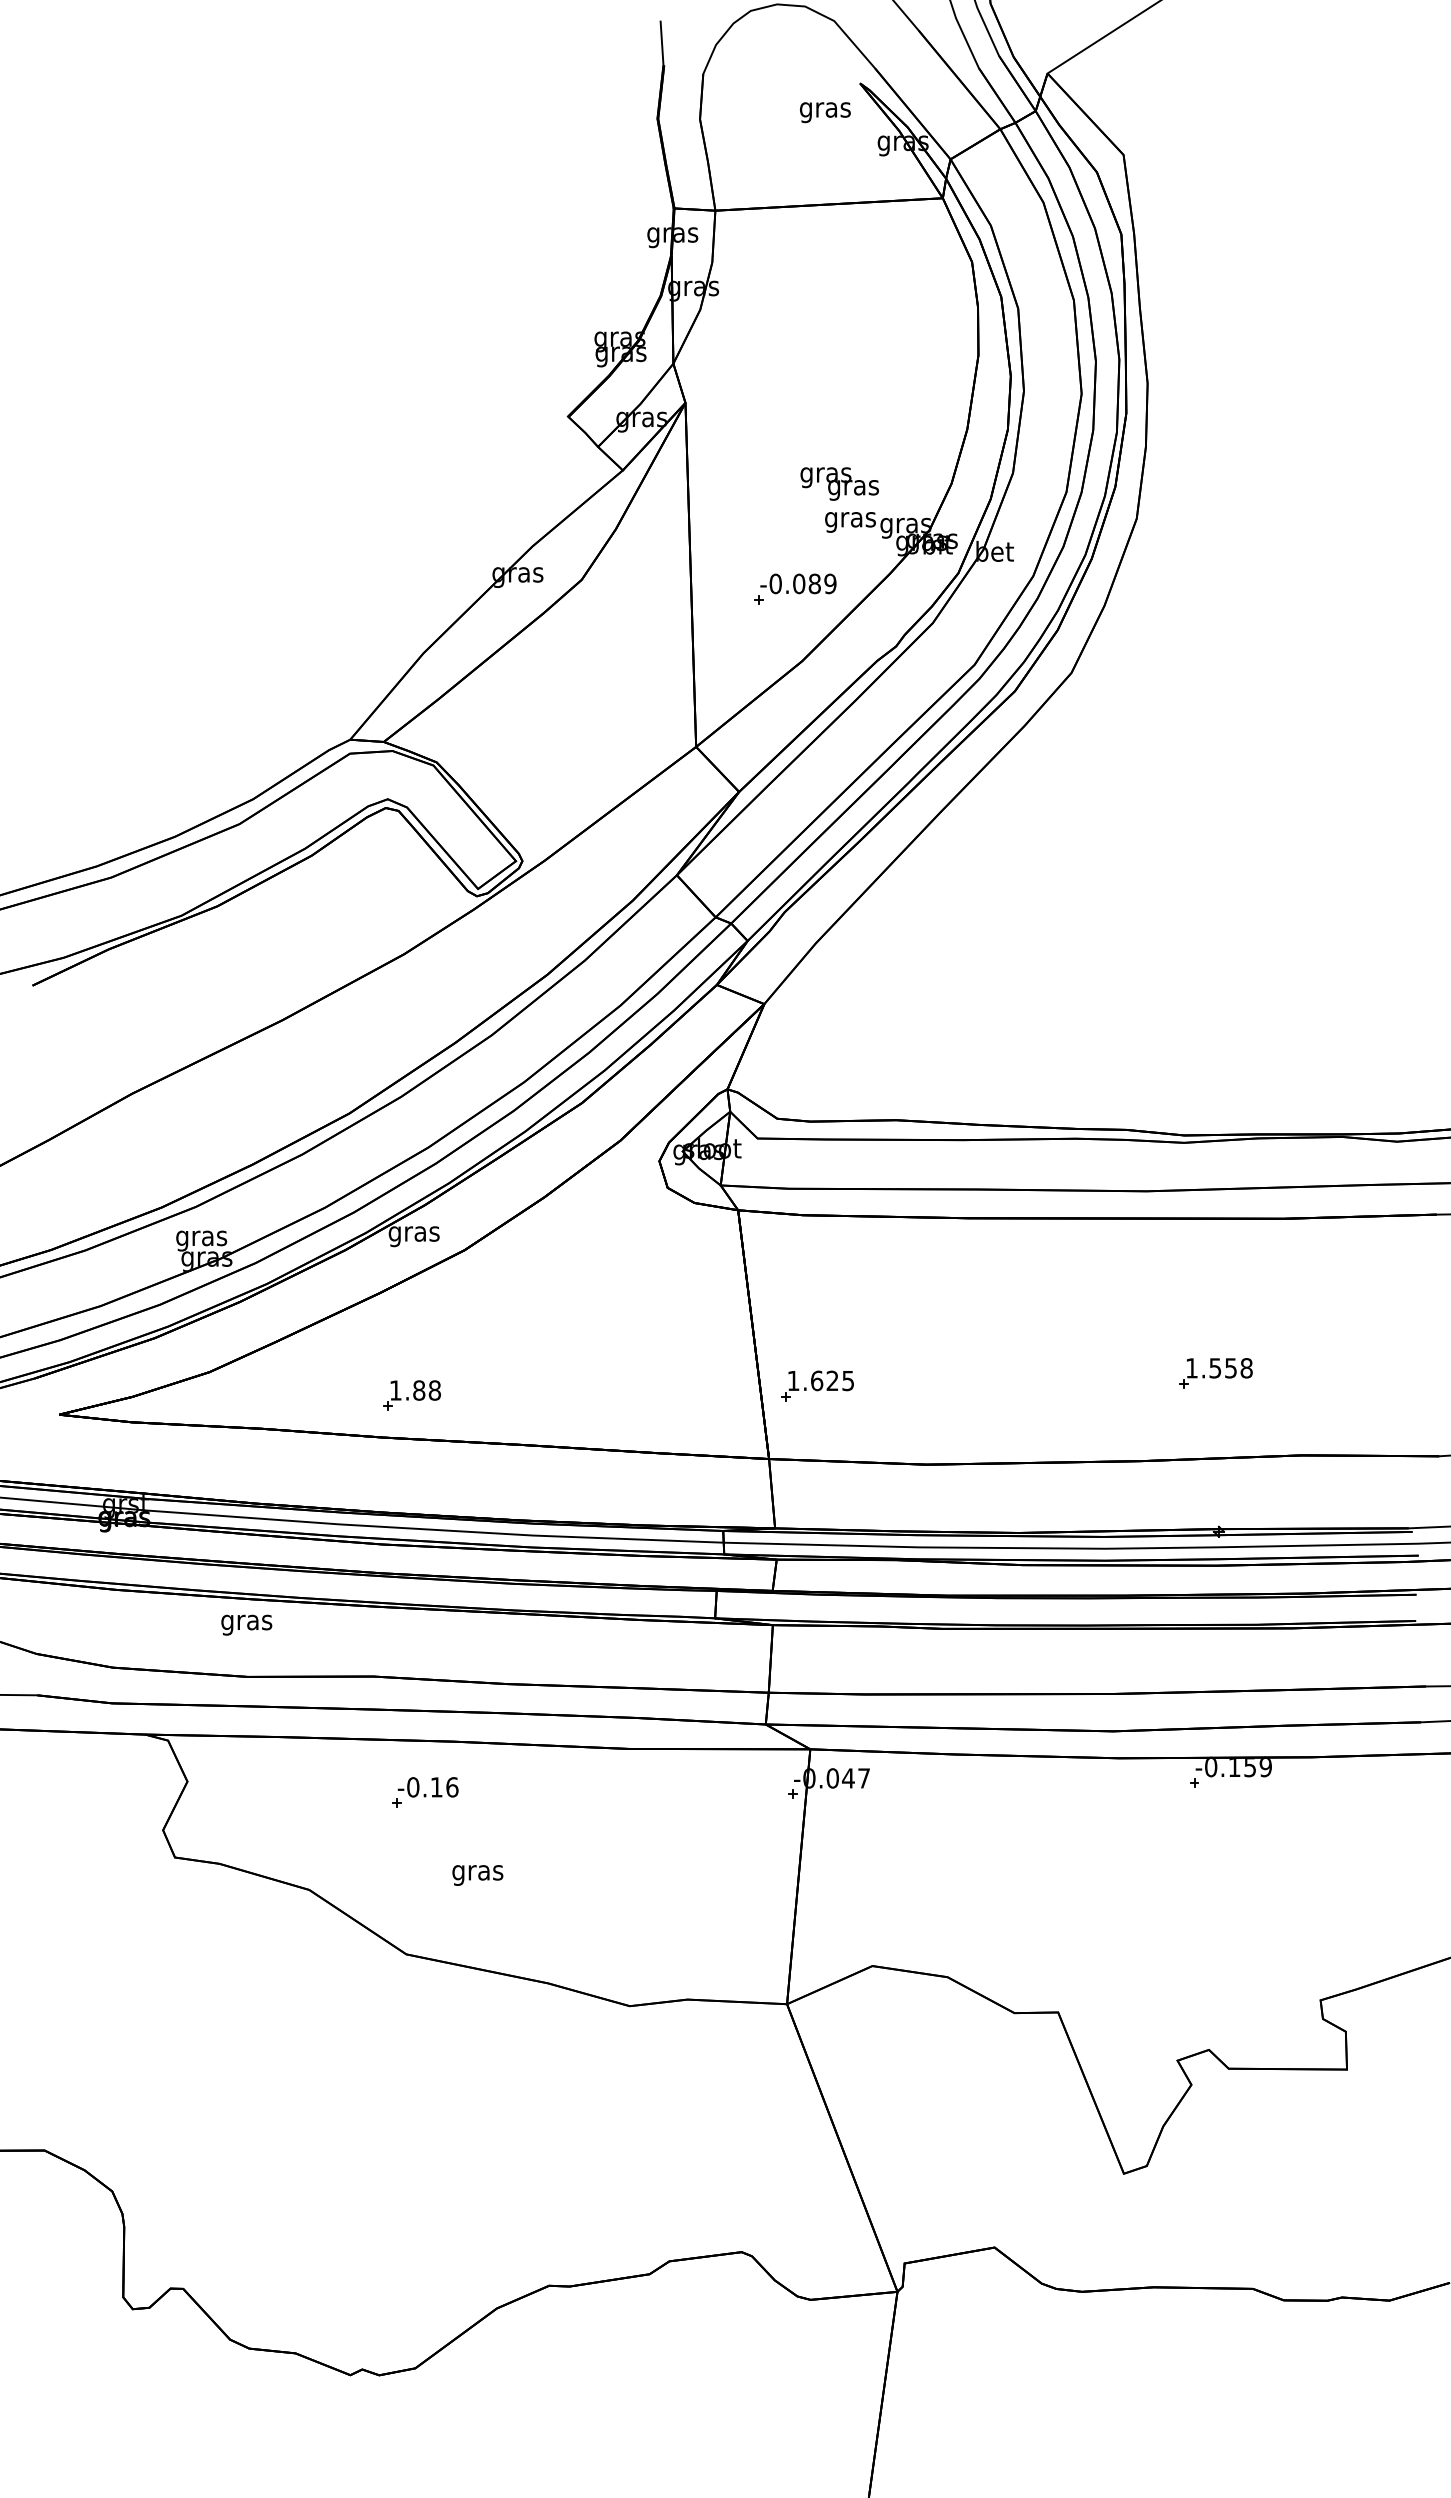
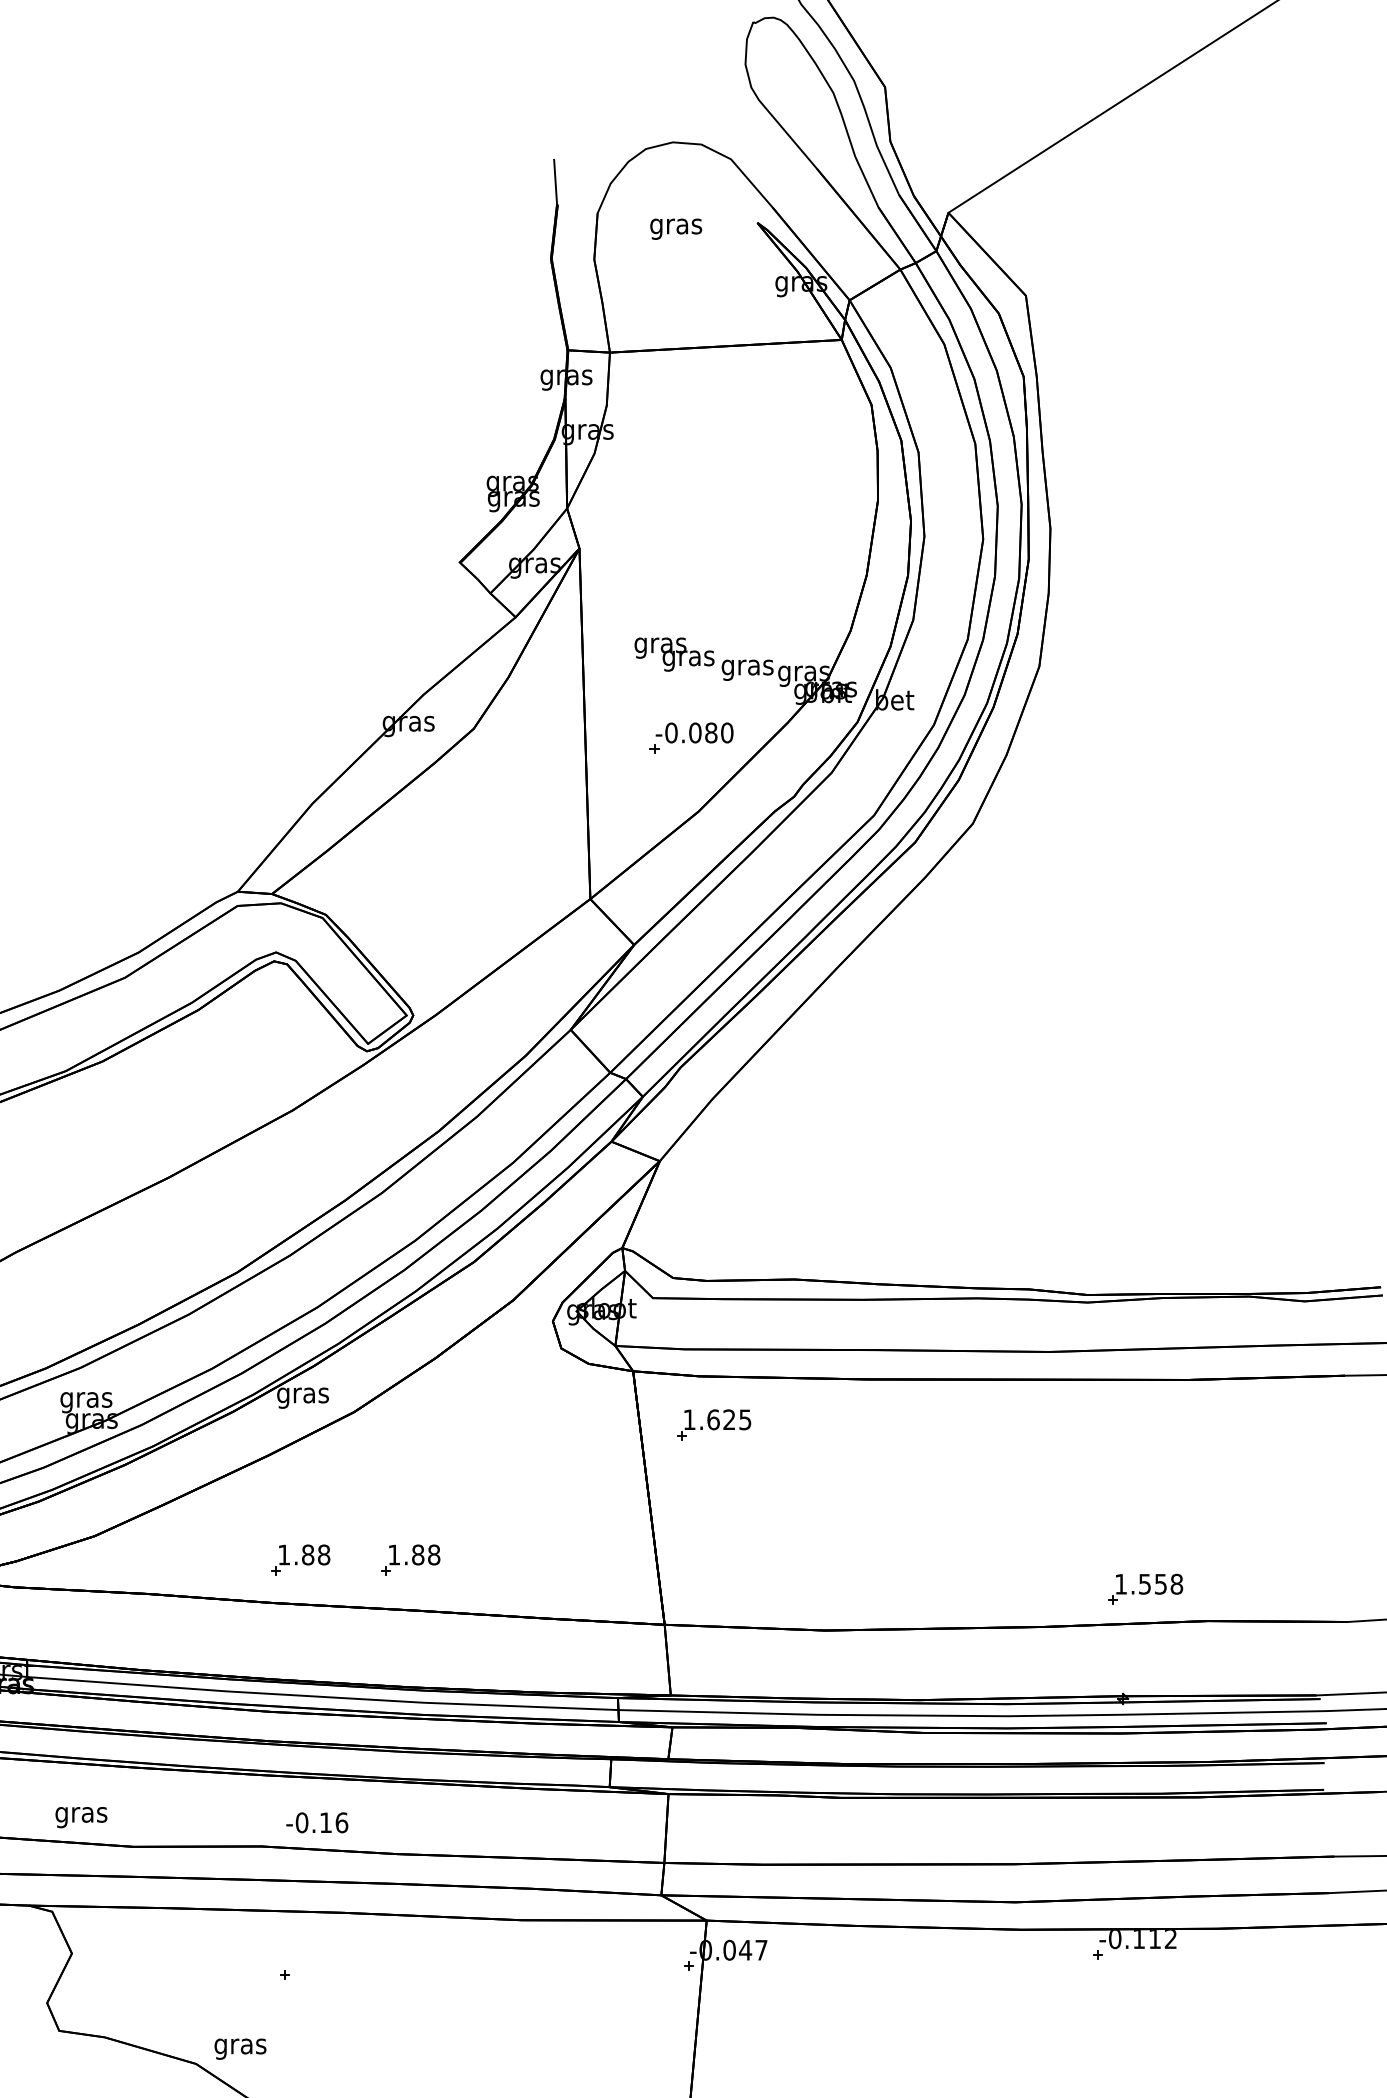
text: (825, 112) -> (676, 229), moved
text: (839, 483) -> (674, 654), moved
text: (830, 584) -> (727, 733), -0.089 -> -0.080
part: (1215, 1373) -> (1145, 1589), moved
part: (817, 1385) -> (714, 1424), moved
part: (519, 1395) -> (410, 1560), added
text: (246, 1624) -> (81, 1816), moved
text: (1257, 1767) -> (1162, 1939), -0.159 -> -0.112
text: (427, 1787) -> (316, 1822), moved
text: (477, 1875) -> (240, 2049), moved

